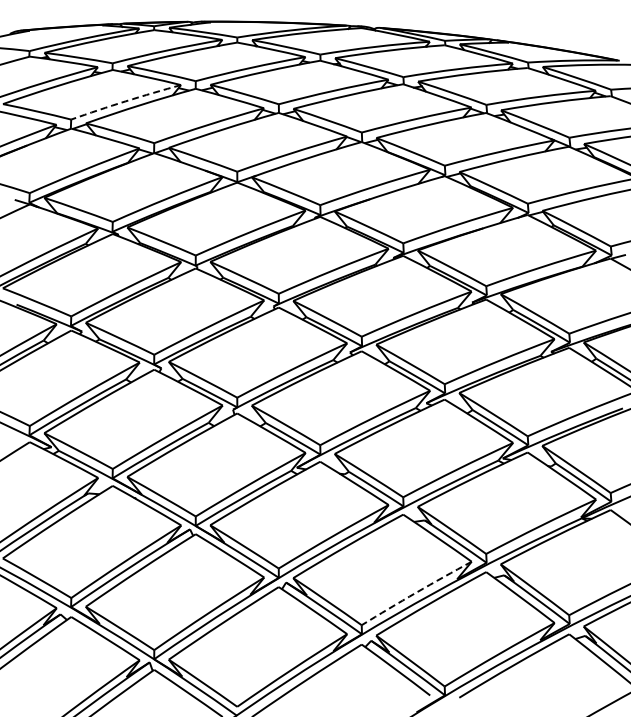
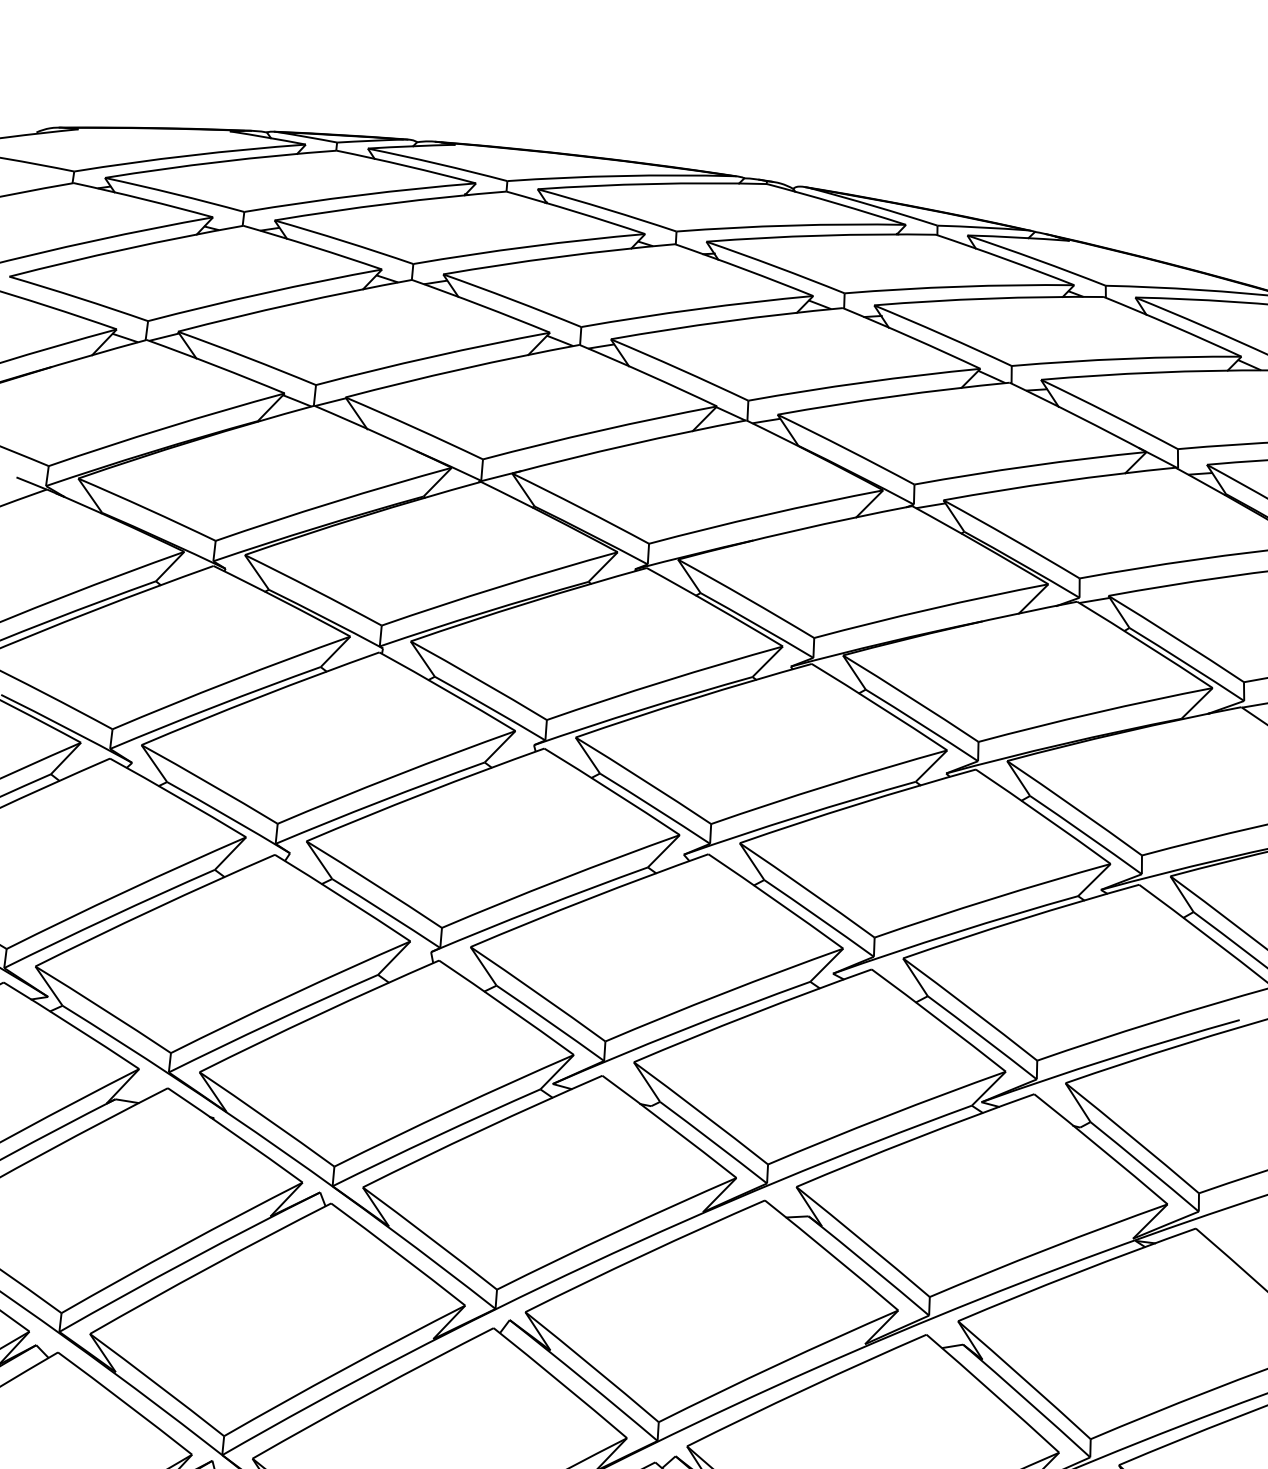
arc: (125, 101) -> (263, 293), dashed -> solid
arc: (416, 592) -> (778, 1364), dashed -> solid

